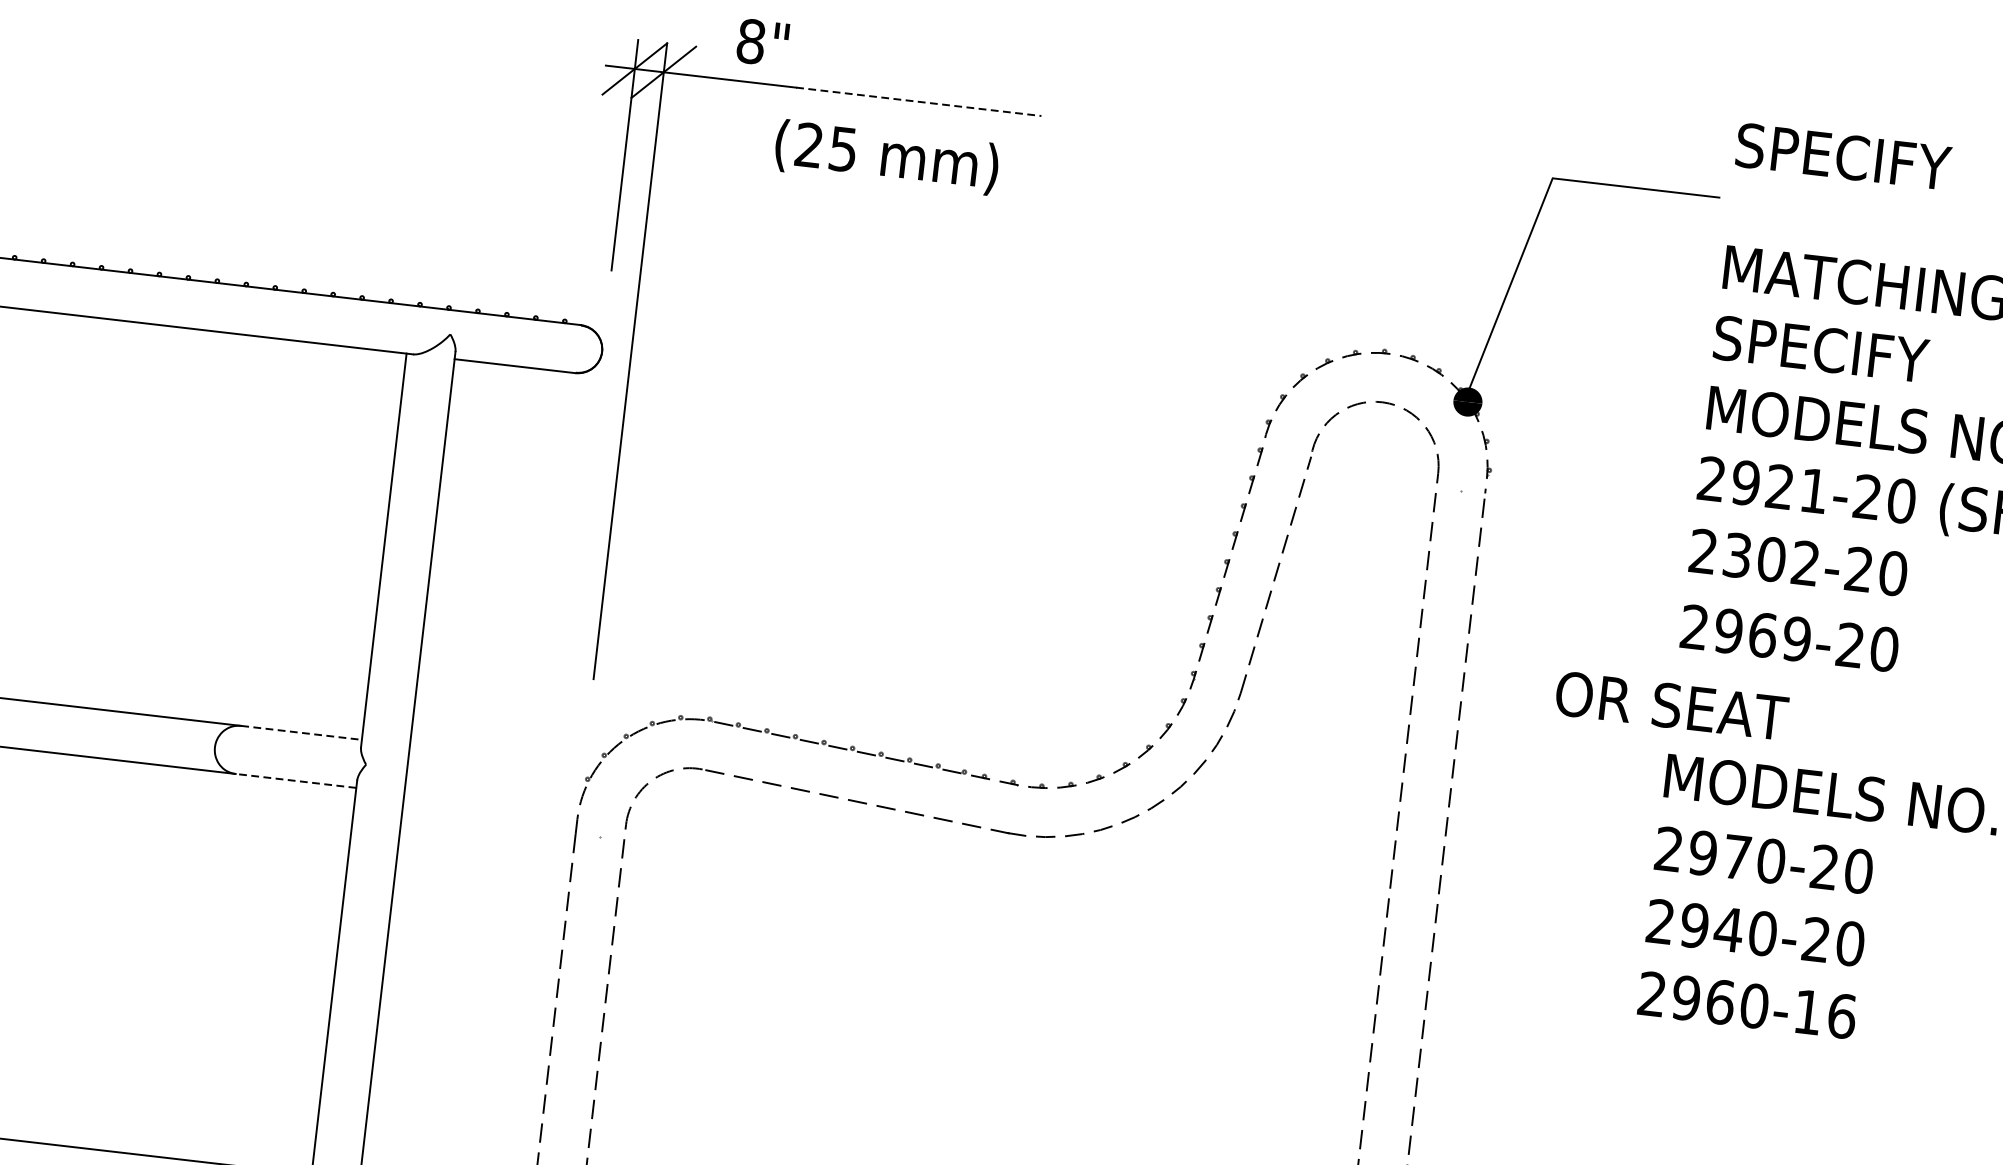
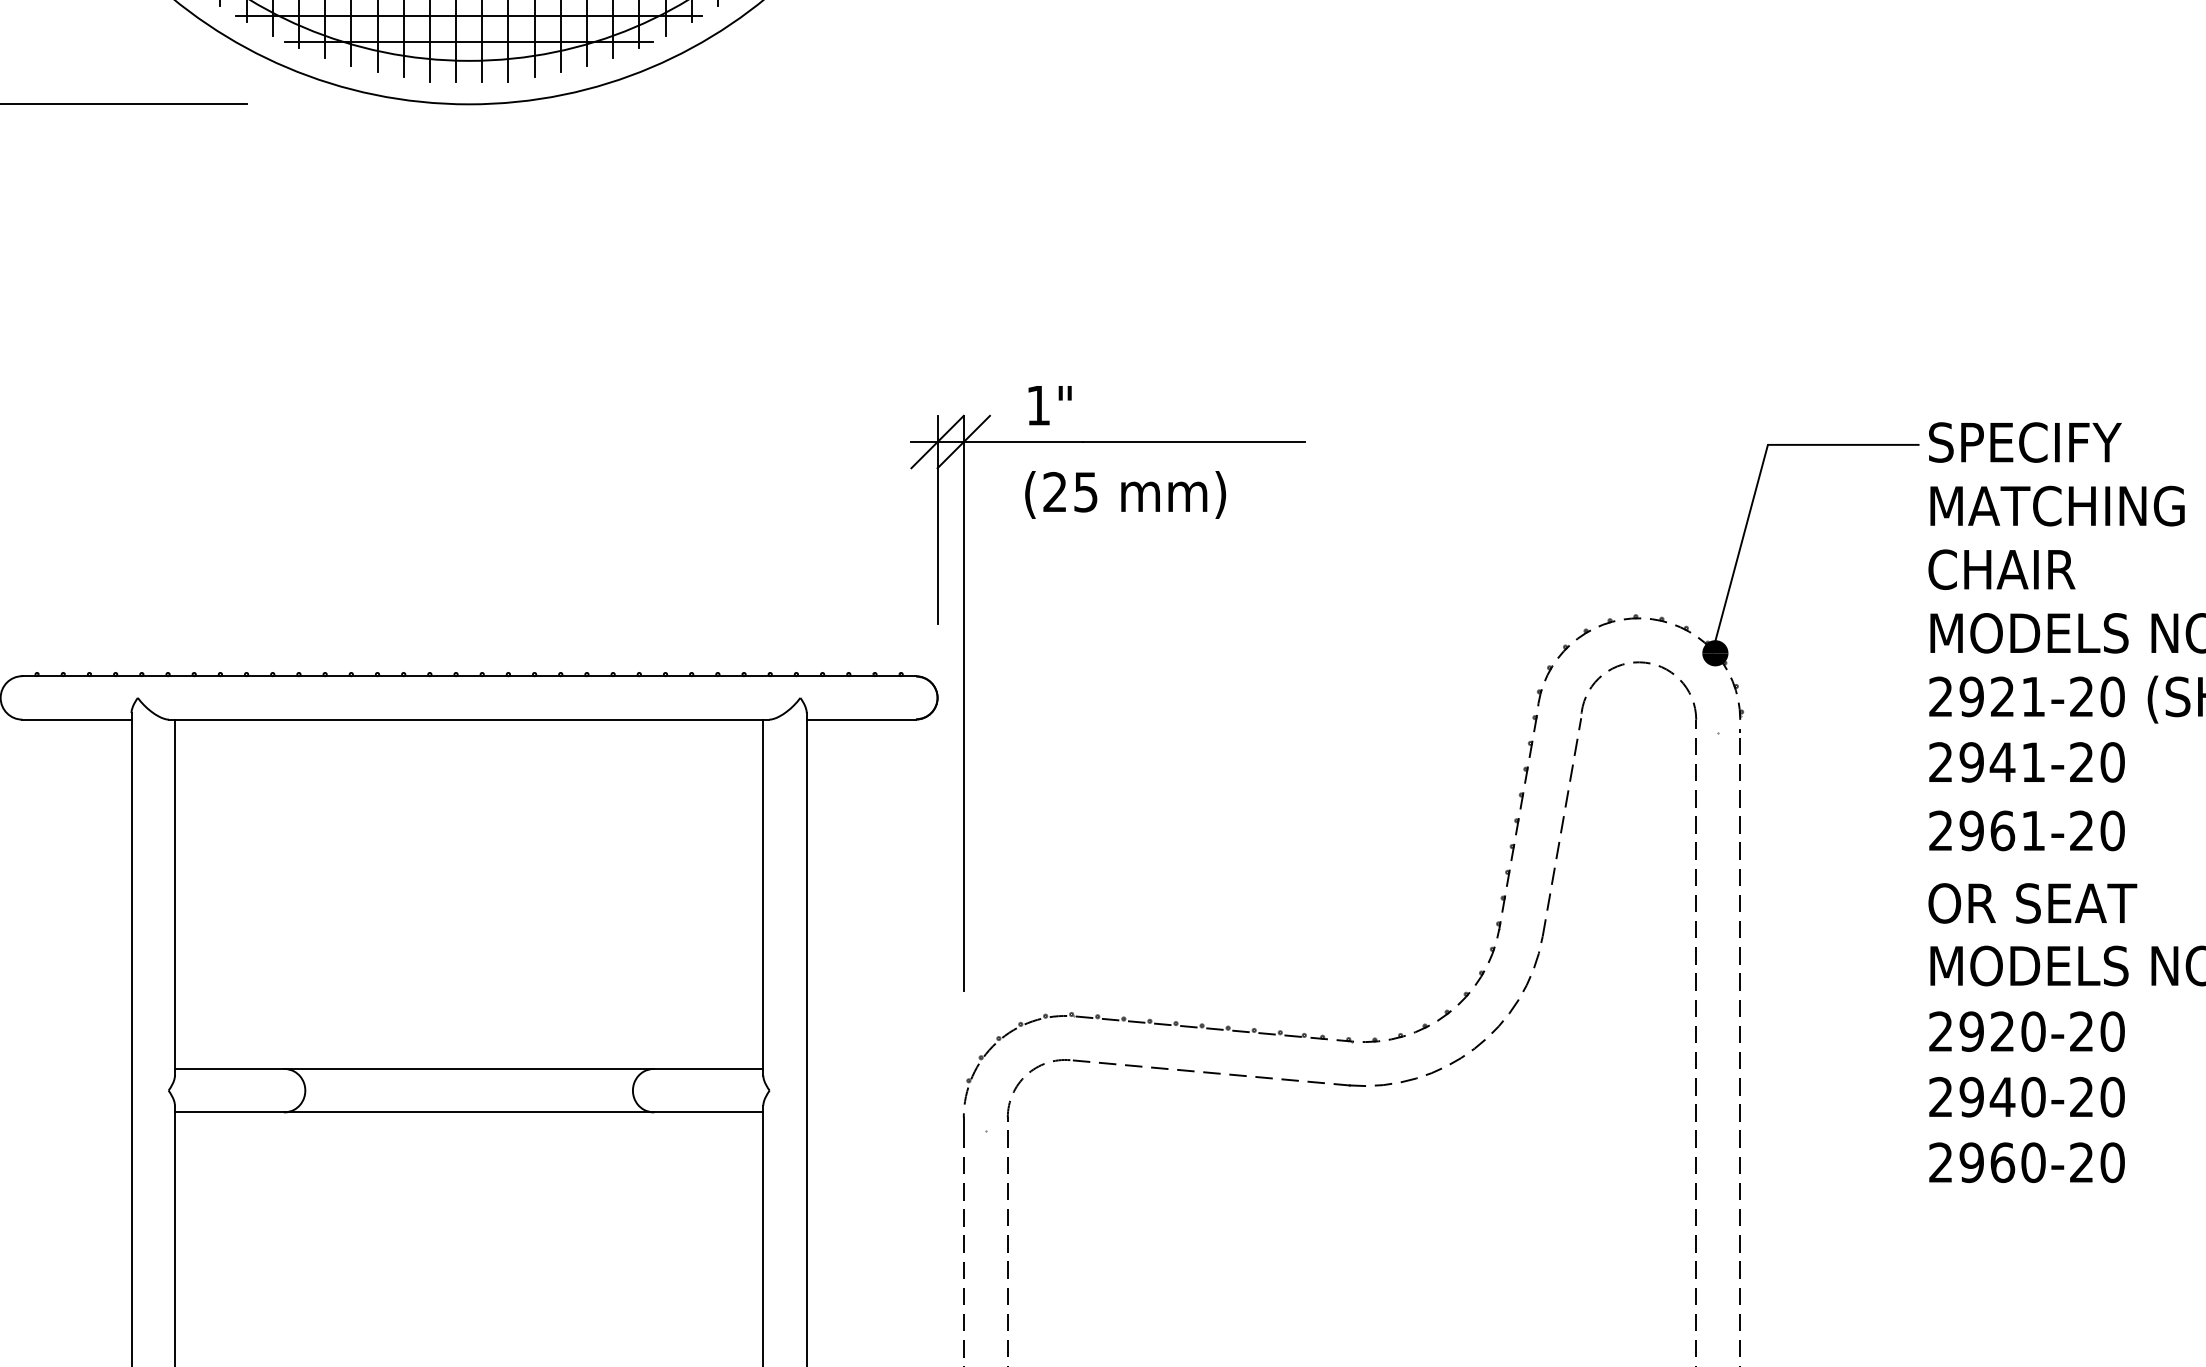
text: (751, 41) -> (1038, 405), 8" -> 1"
line: (918, 102) -> (1194, 442), dashed -> solid
text: (886, 156) -> (1125, 494), moved
text: (1843, 156) -> (2025, 442), moved
text: (1820, 348) -> (2024, 569), SPECIFY -> CHAIR
text: (1770, 559) -> (2001, 762), 2302-20 -> 2941-20
text: (1797, 638) -> (2033, 830), 2969-20 -> 2961-20
text: (1671, 706) -> (2032, 903), moved
line: (301, 732) -> (708, 1068), dashed -> solid
line: (295, 781) -> (708, 1112), dashed -> solid
text: (1737, 857) -> (2002, 1031), 2970-20 -> 2920-20
text: (1825, 1014) -> (2097, 1162), 2960-16 -> 2960-20

